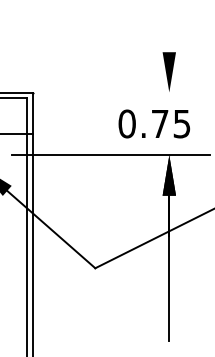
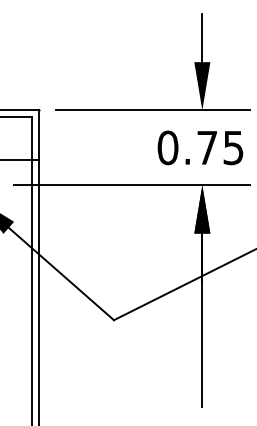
line: (169, 32) -> (202, 38), added
line: (127, 92) -> (152, 110), added
text: (154, 123) -> (200, 147), moved

